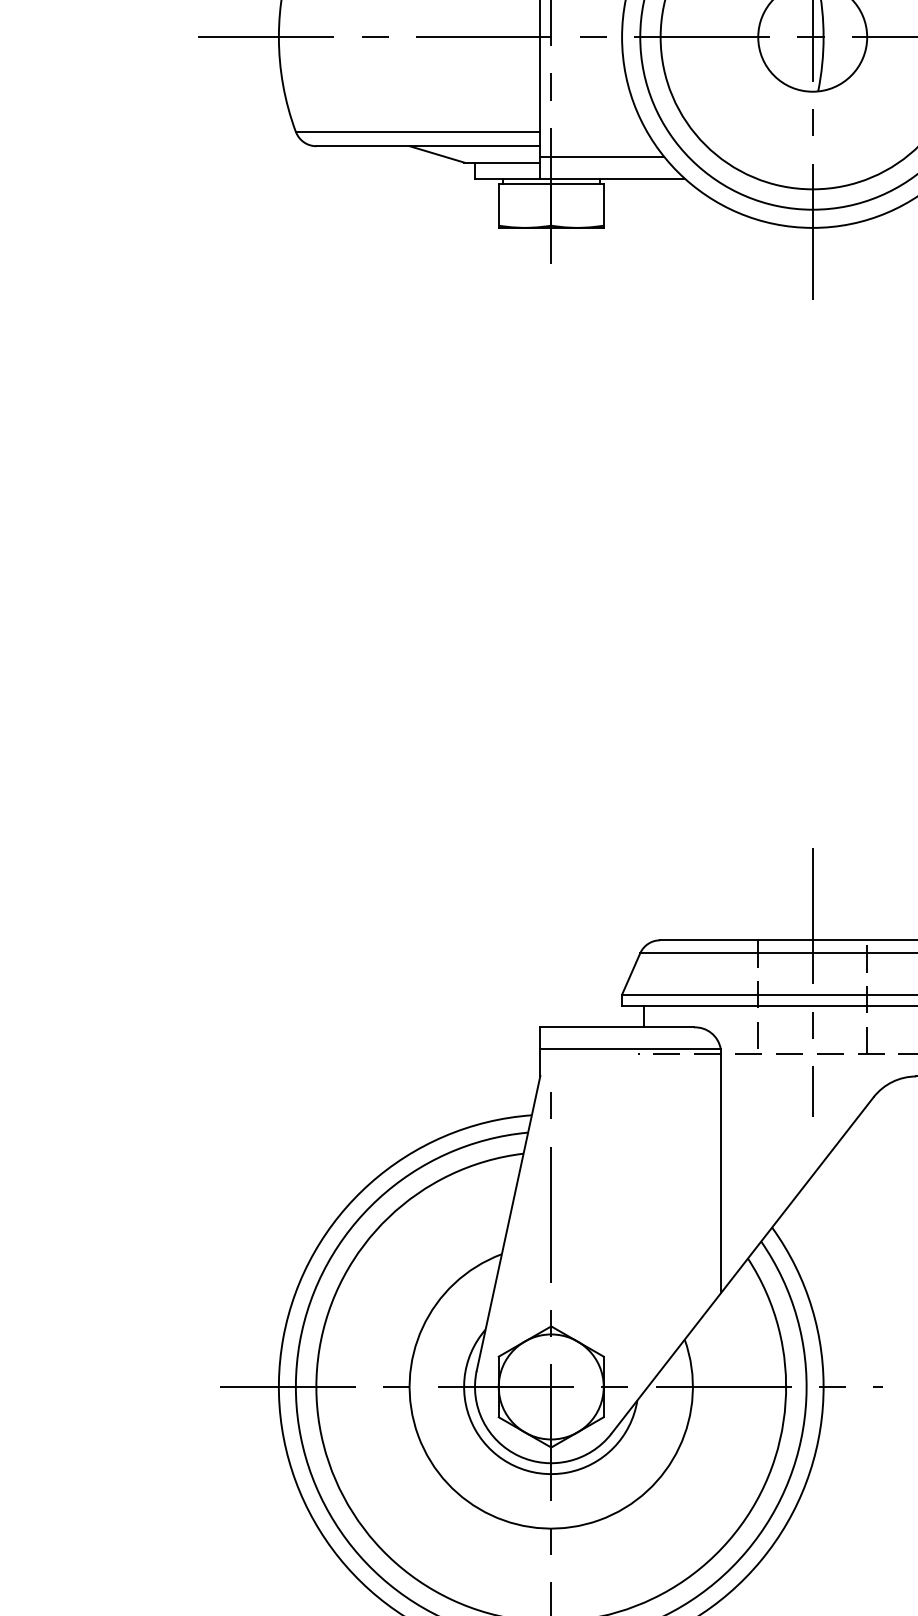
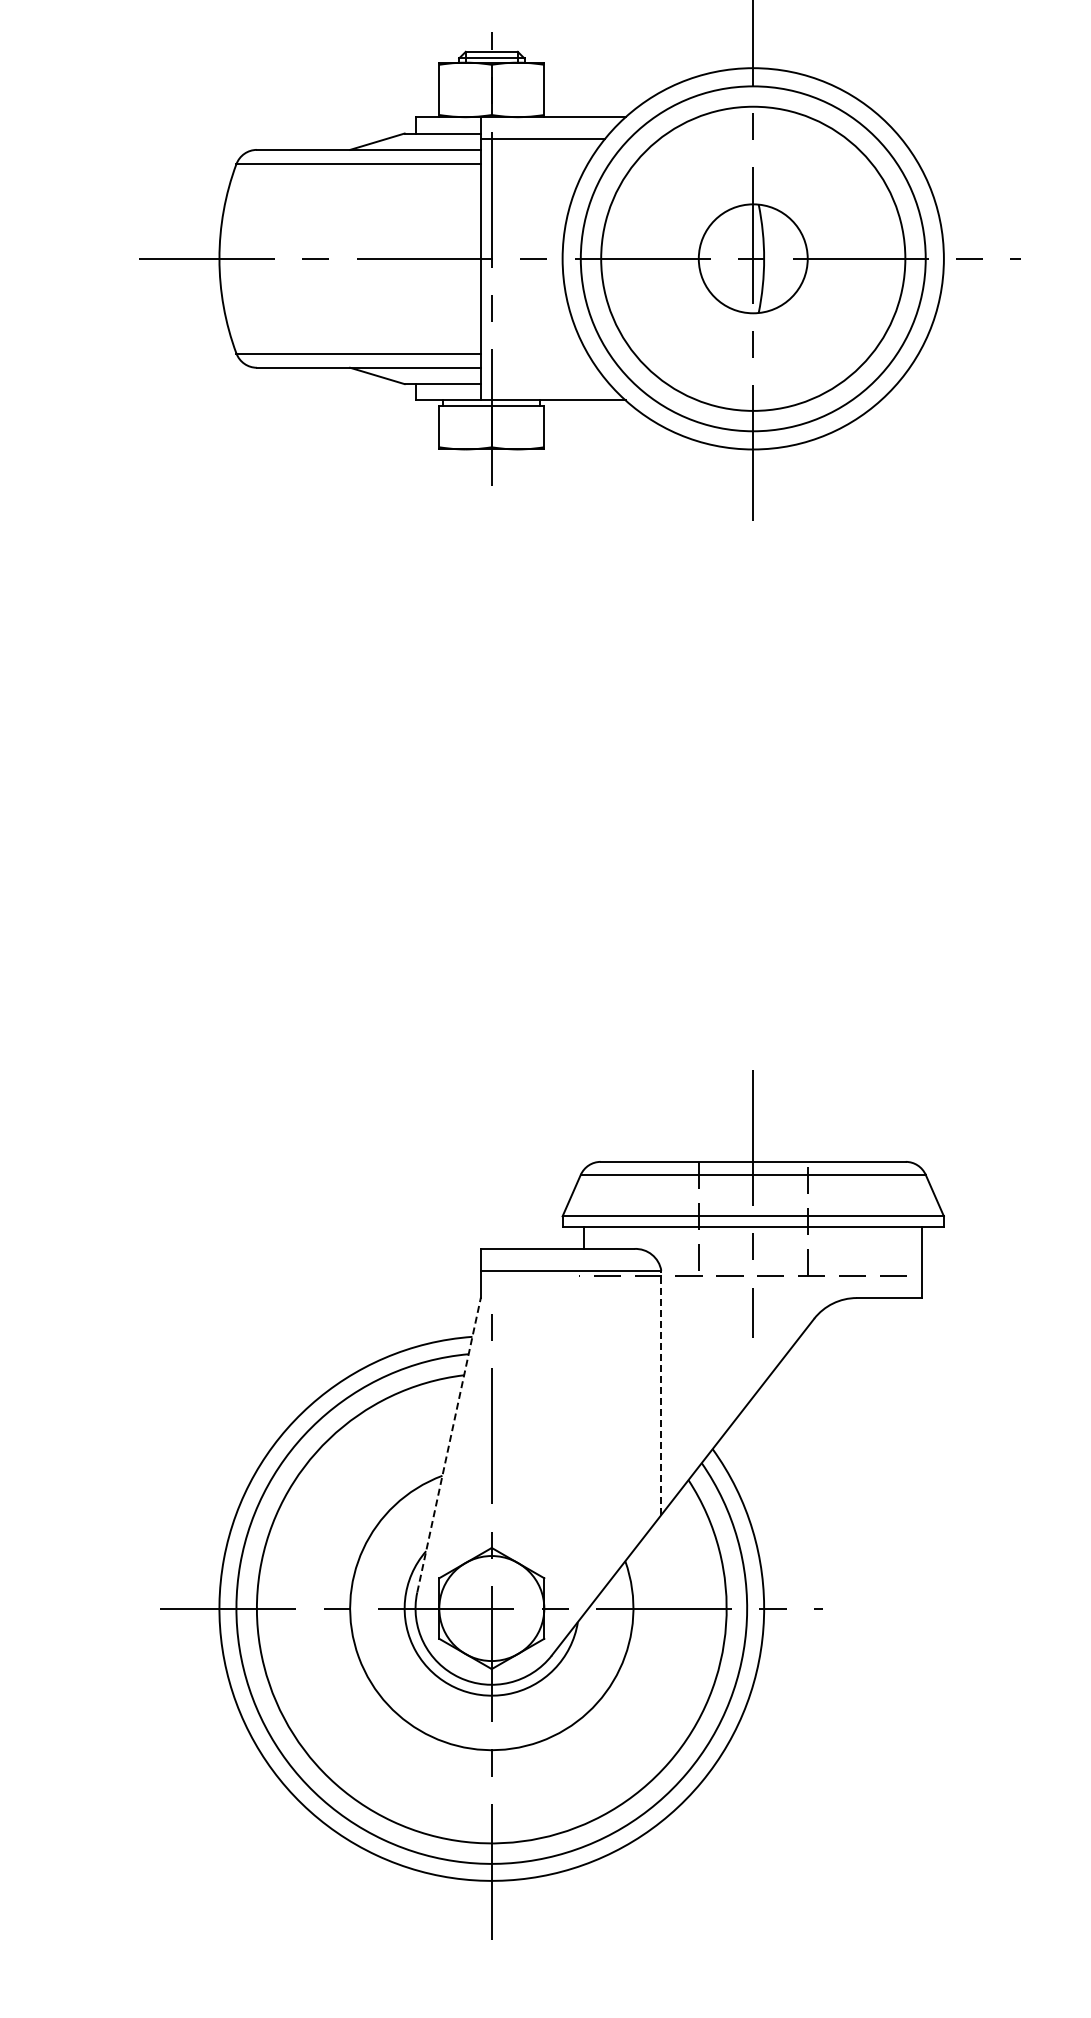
line: (601, 156) -> (542, 378), removed
line: (720, 1170) -> (661, 1392), solid -> dashed
line: (508, 1223) -> (449, 1445), solid -> dashed

